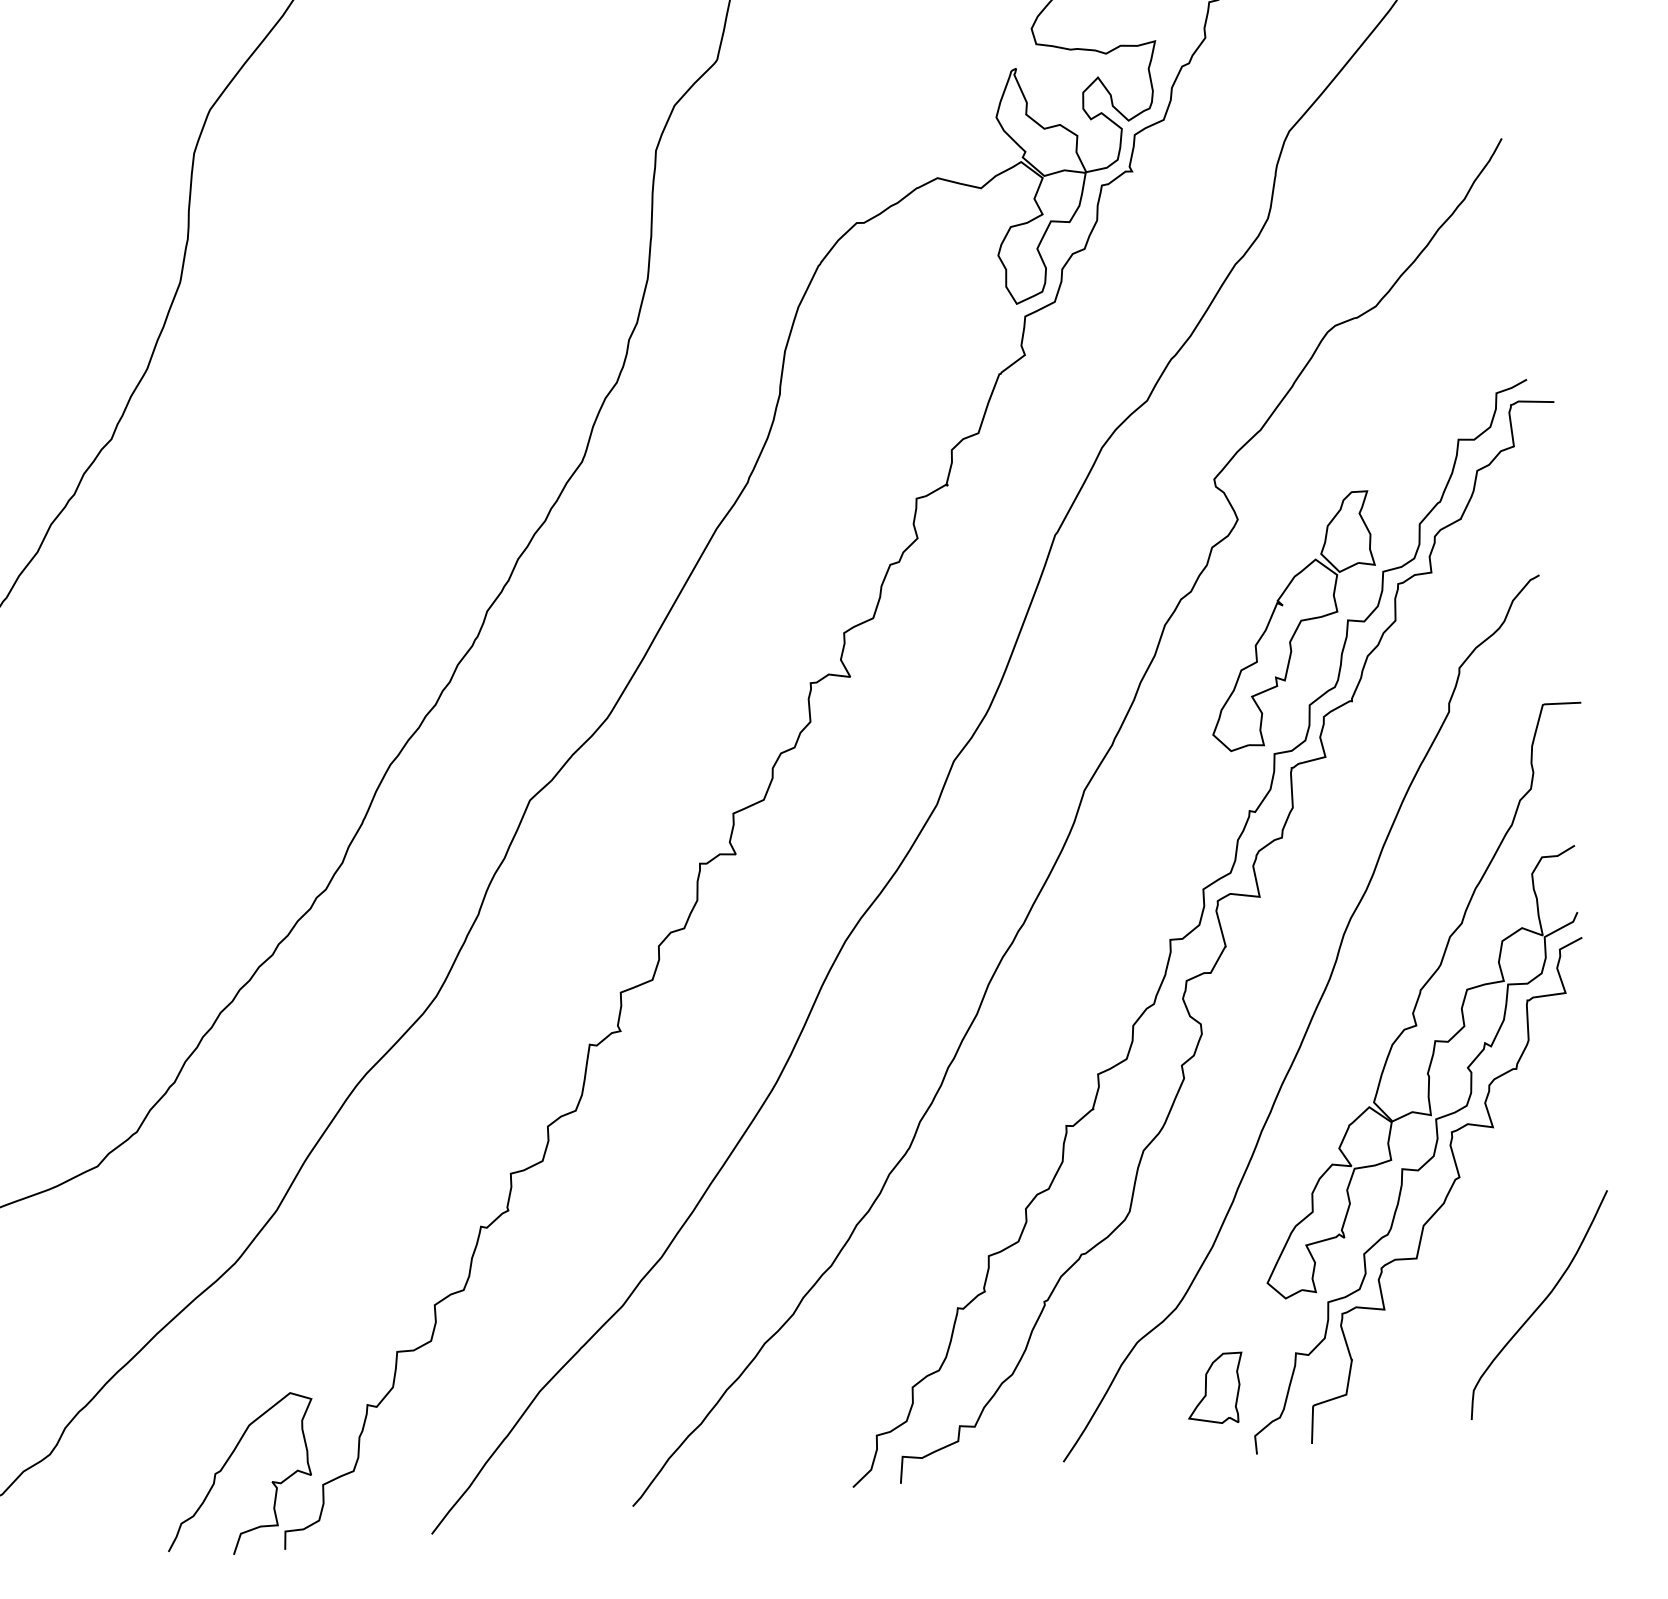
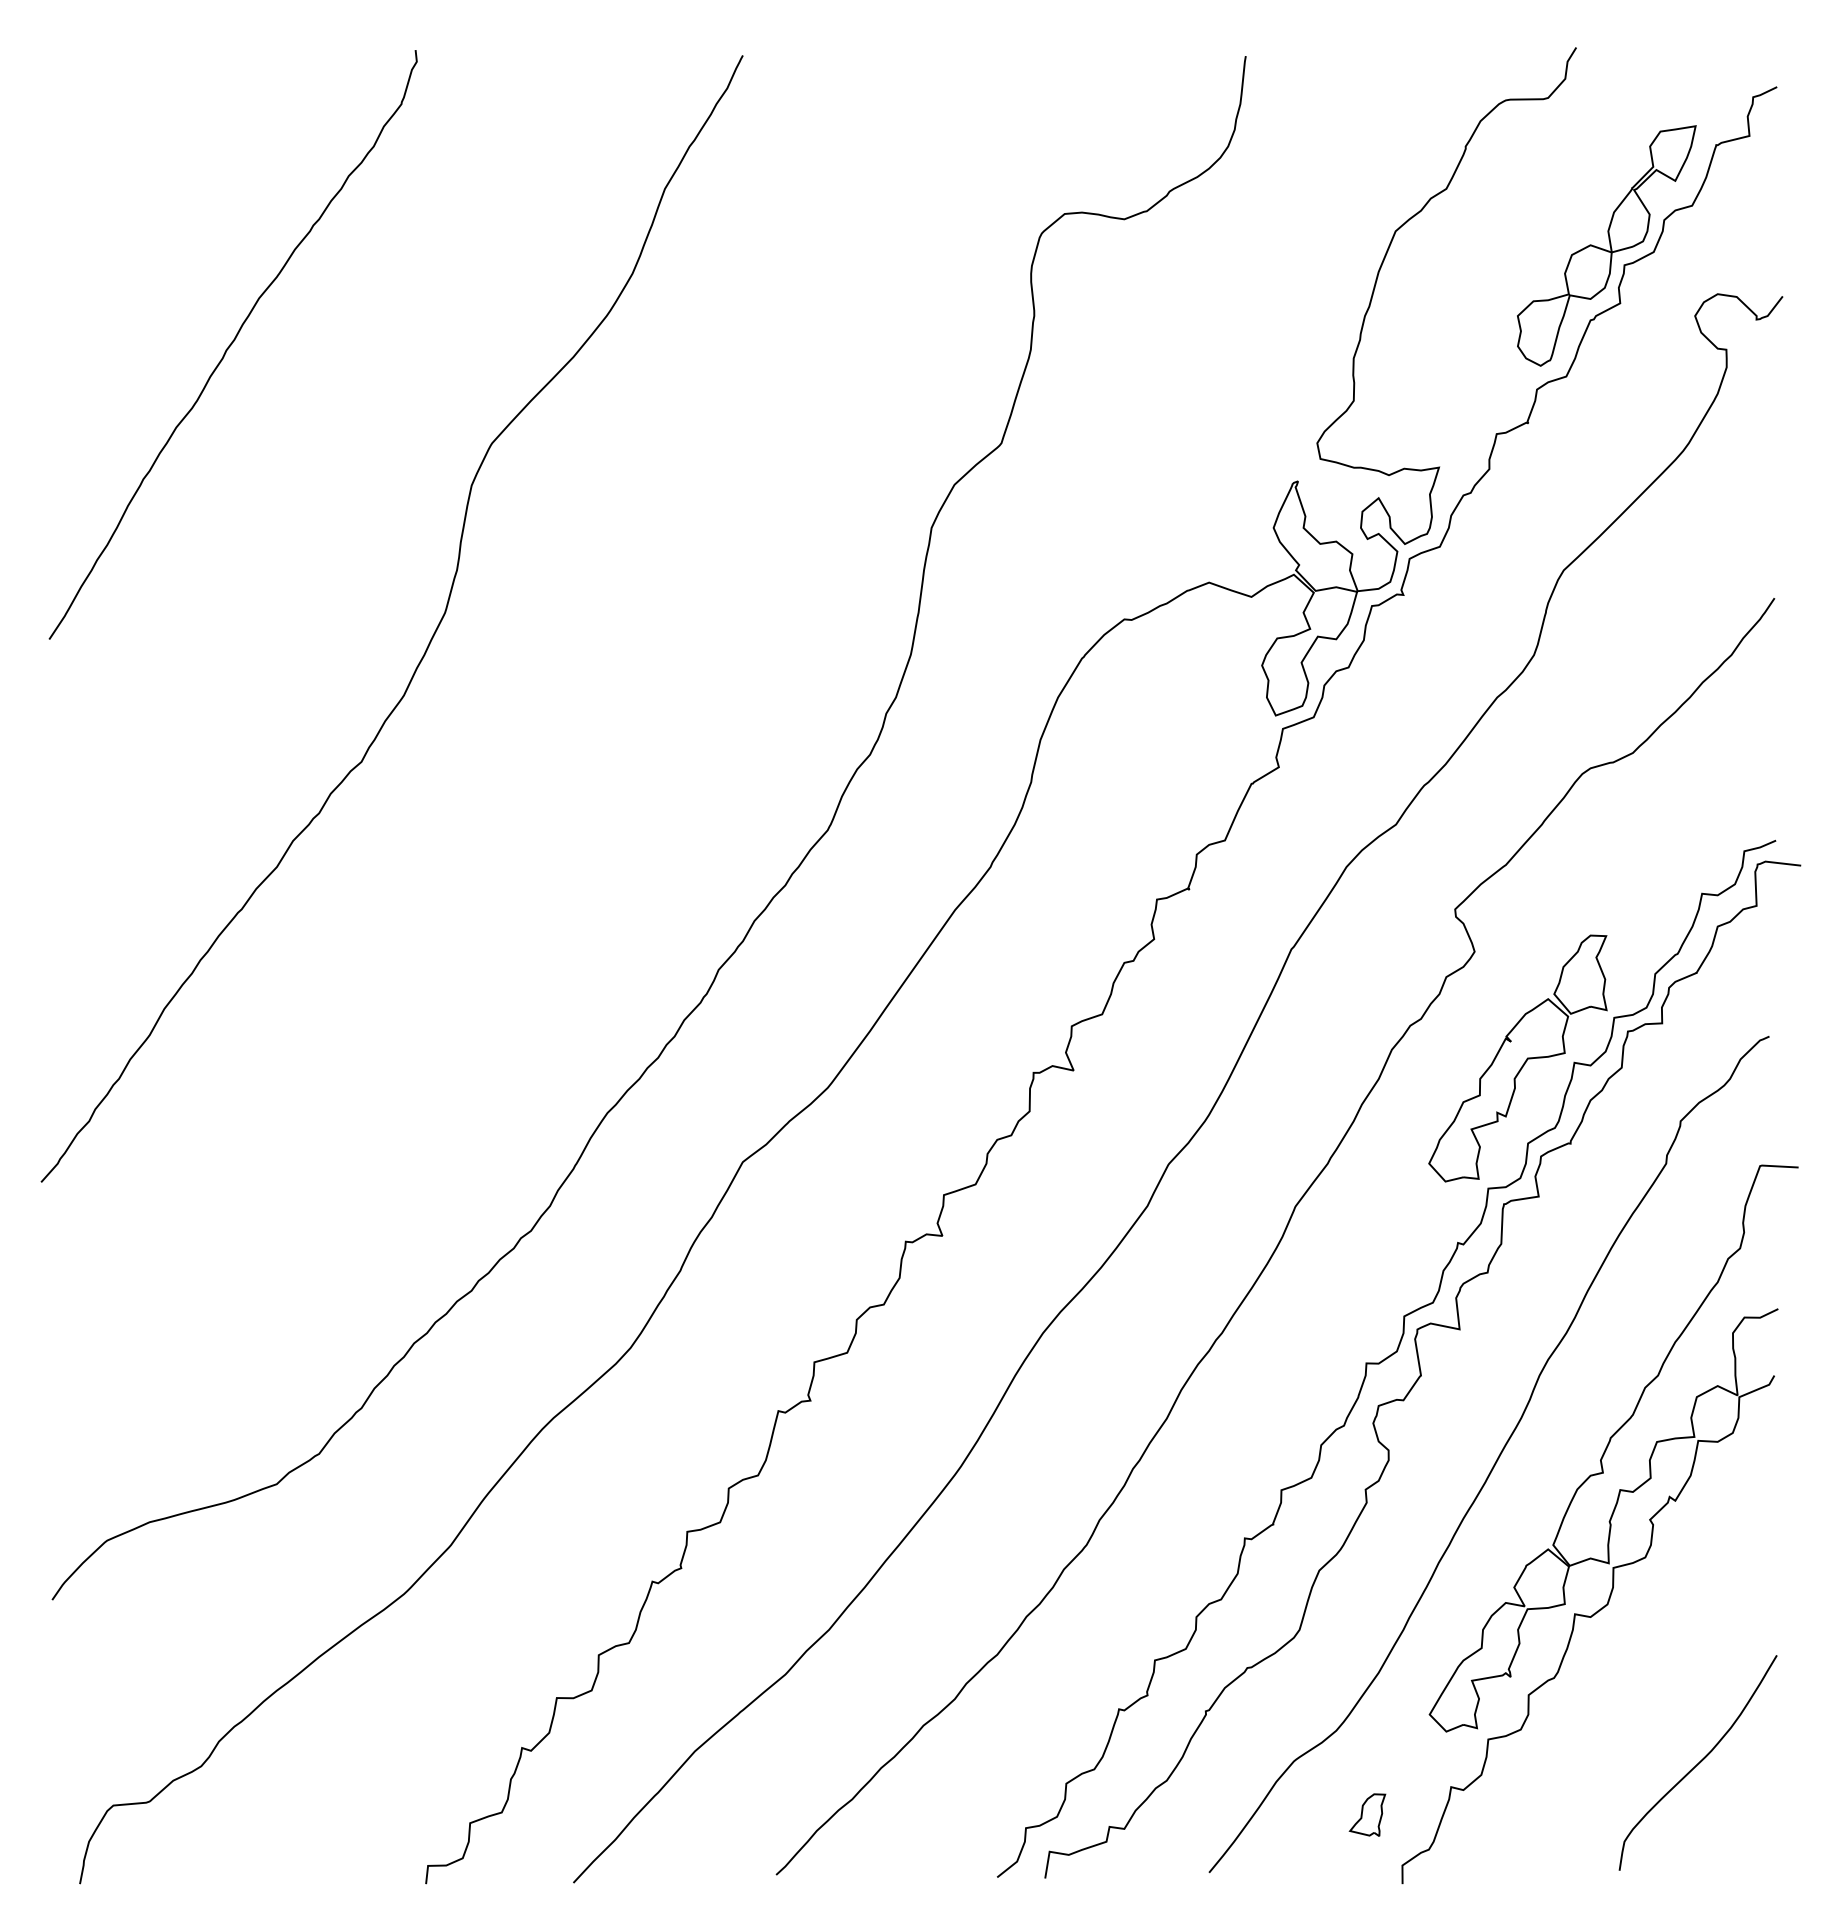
curve: (1448, 1191) -> (1618, 1640), removed
part: (1215, 1388) -> (1367, 1814), size x0.6
curve: (226, 1463) -> (376, 1792), removed

